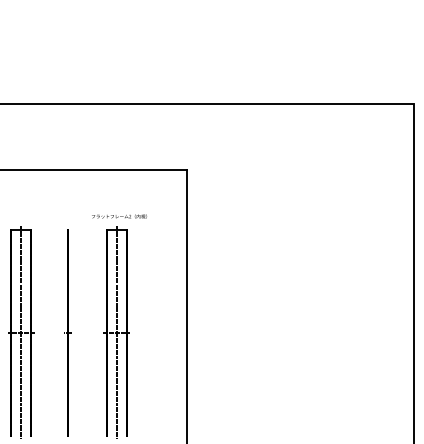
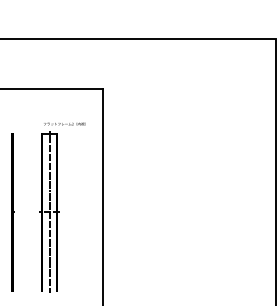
text: (119, 216) -> (64, 124), moved

